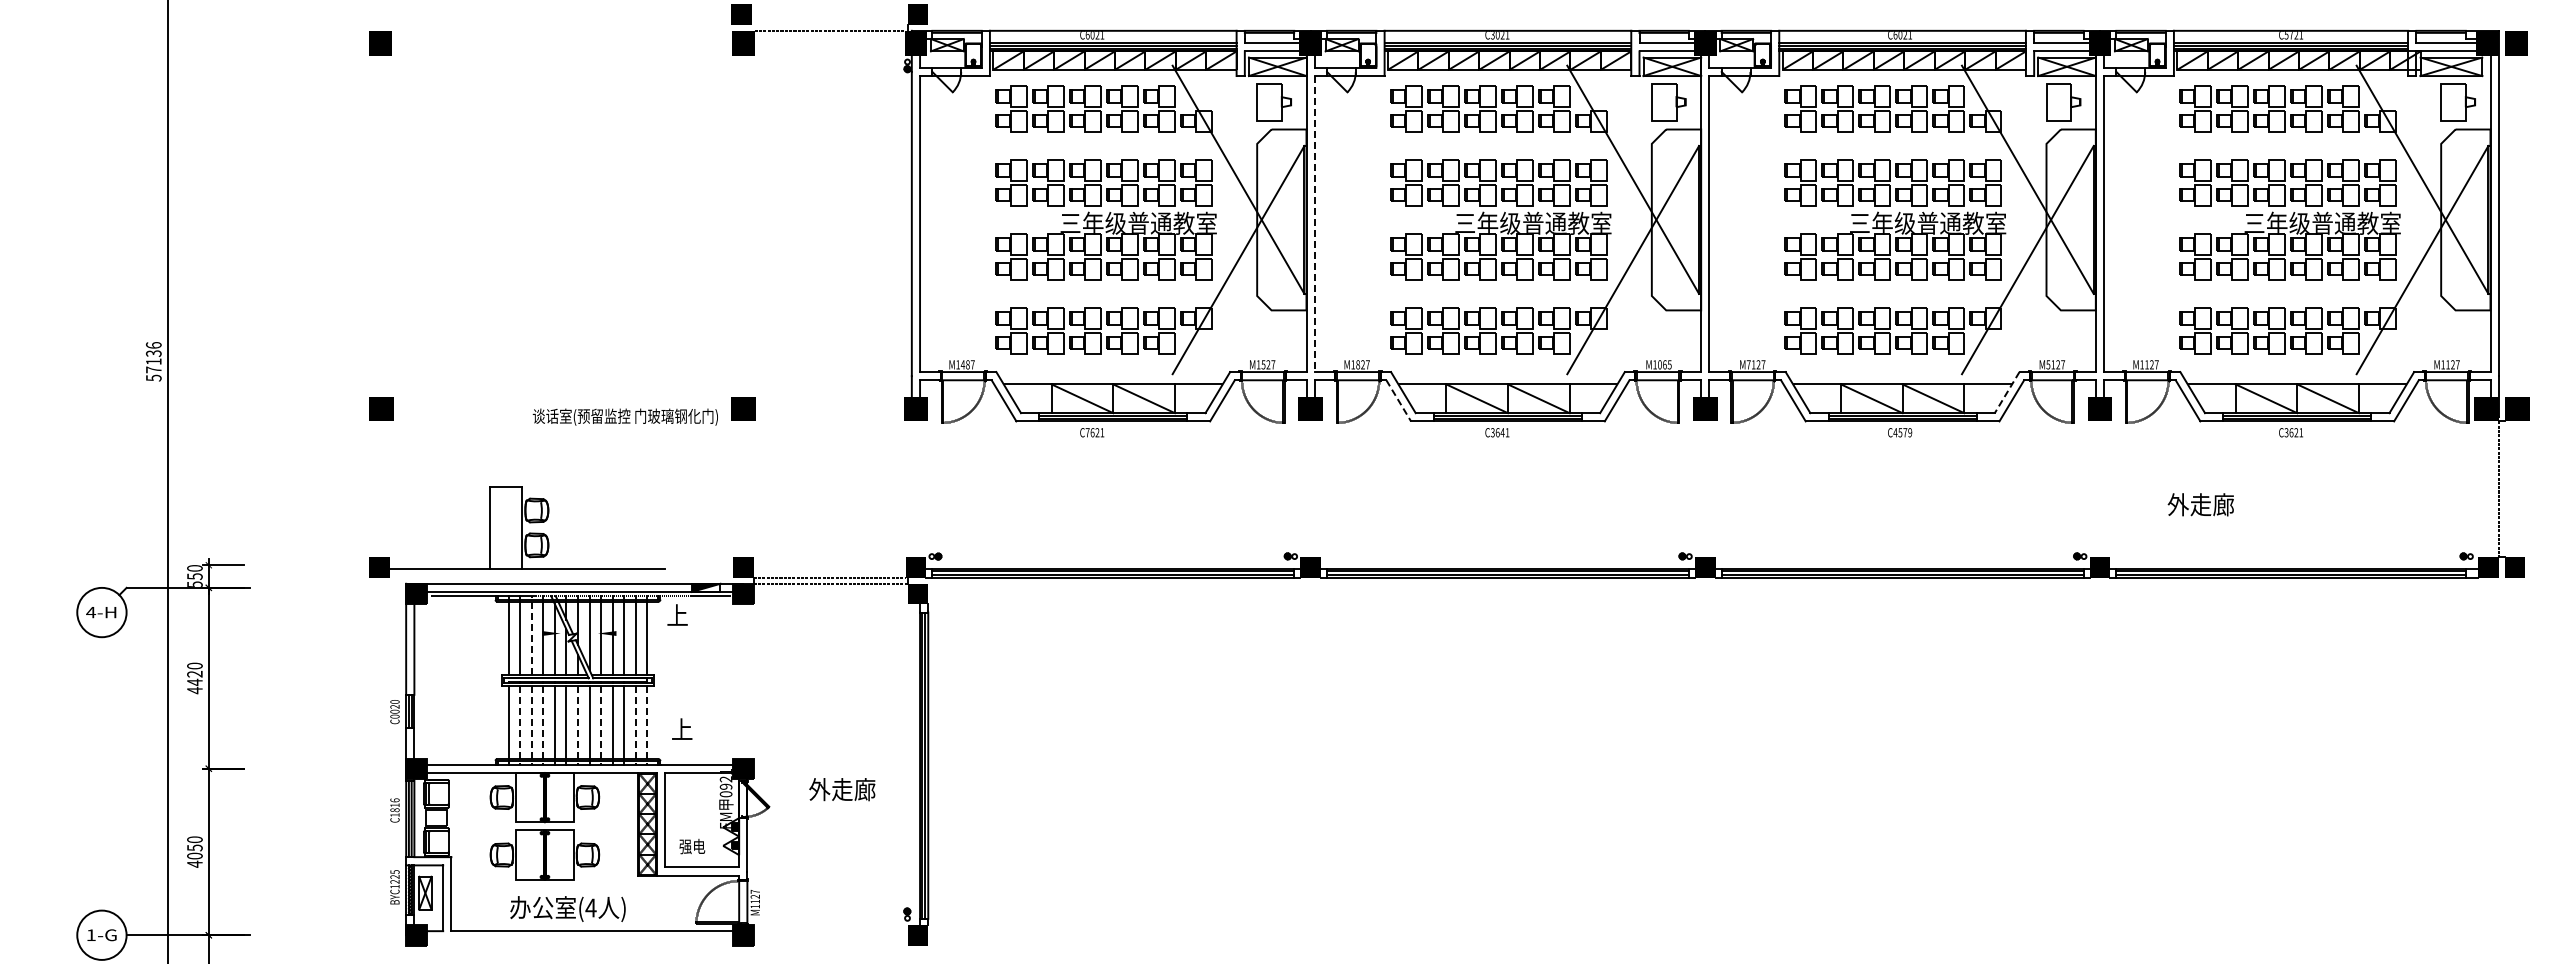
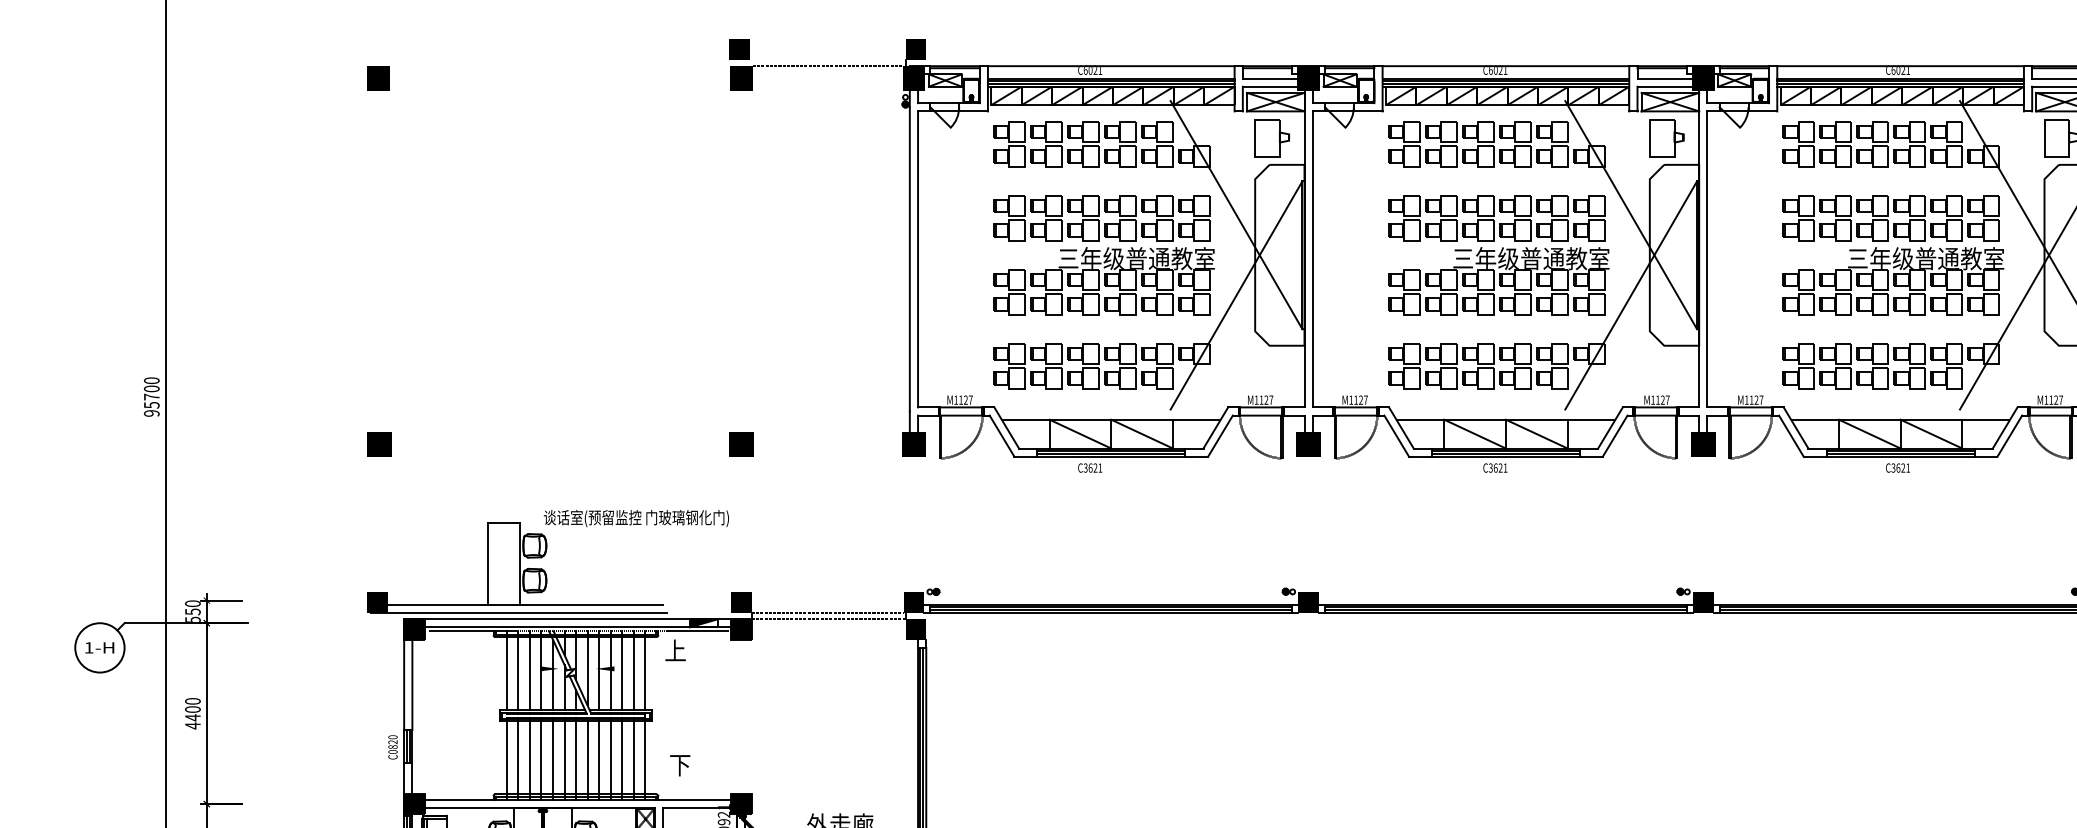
text: (1492, 35) -> (1490, 70), C3021 -> C6021
line: (1314, 224) -> (1312, 259), dashed -> solid
text: (153, 361) -> (151, 396), 57136 -> 95700
text: (964, 364) -> (962, 399), M1487 -> M1127
text: (1263, 364) -> (1261, 399), M1527 -> M1127
text: (1358, 364) -> (1356, 399), M1827 -> M1127
text: (1664, 364) -> (1662, 399), M1065 -> M1127
text: (1748, 364) -> (1746, 399), M7127 -> M1127
text: (2048, 364) -> (2046, 399), M5127 -> M1127
line: (2007, 392) -> (2005, 427), dashed -> solid
line: (1398, 400) -> (1396, 435), dashed -> solid
text: (624, 416) -> (635, 517), moved
text: (1087, 432) -> (1085, 467), C7621 -> C3621
text: (1502, 432) -> (1500, 467), C3641 -> C3621
text: (1902, 432) -> (1900, 467), C4579 -> C3621
line: (521, 577) -> (519, 612), added
text: (91, 612) -> (89, 647), 4-H -> 1-H
line: (531, 635) -> (529, 670), dashed -> solid
text: (194, 673) -> (192, 708), 4420 -> 4400
text: (395, 711) -> (393, 746), C0020 -> C0820
line: (520, 725) -> (518, 760), dashed -> solid
line: (531, 725) -> (529, 760), dashed -> solid
line: (543, 725) -> (541, 760), dashed -> solid
line: (578, 725) -> (576, 760), dashed -> solid
line: (601, 725) -> (599, 760), dashed -> solid
line: (635, 725) -> (633, 760), dashed -> solid
line: (647, 725) -> (645, 760), dashed -> solid
text: (682, 729) -> (680, 764), 上 -> 下

